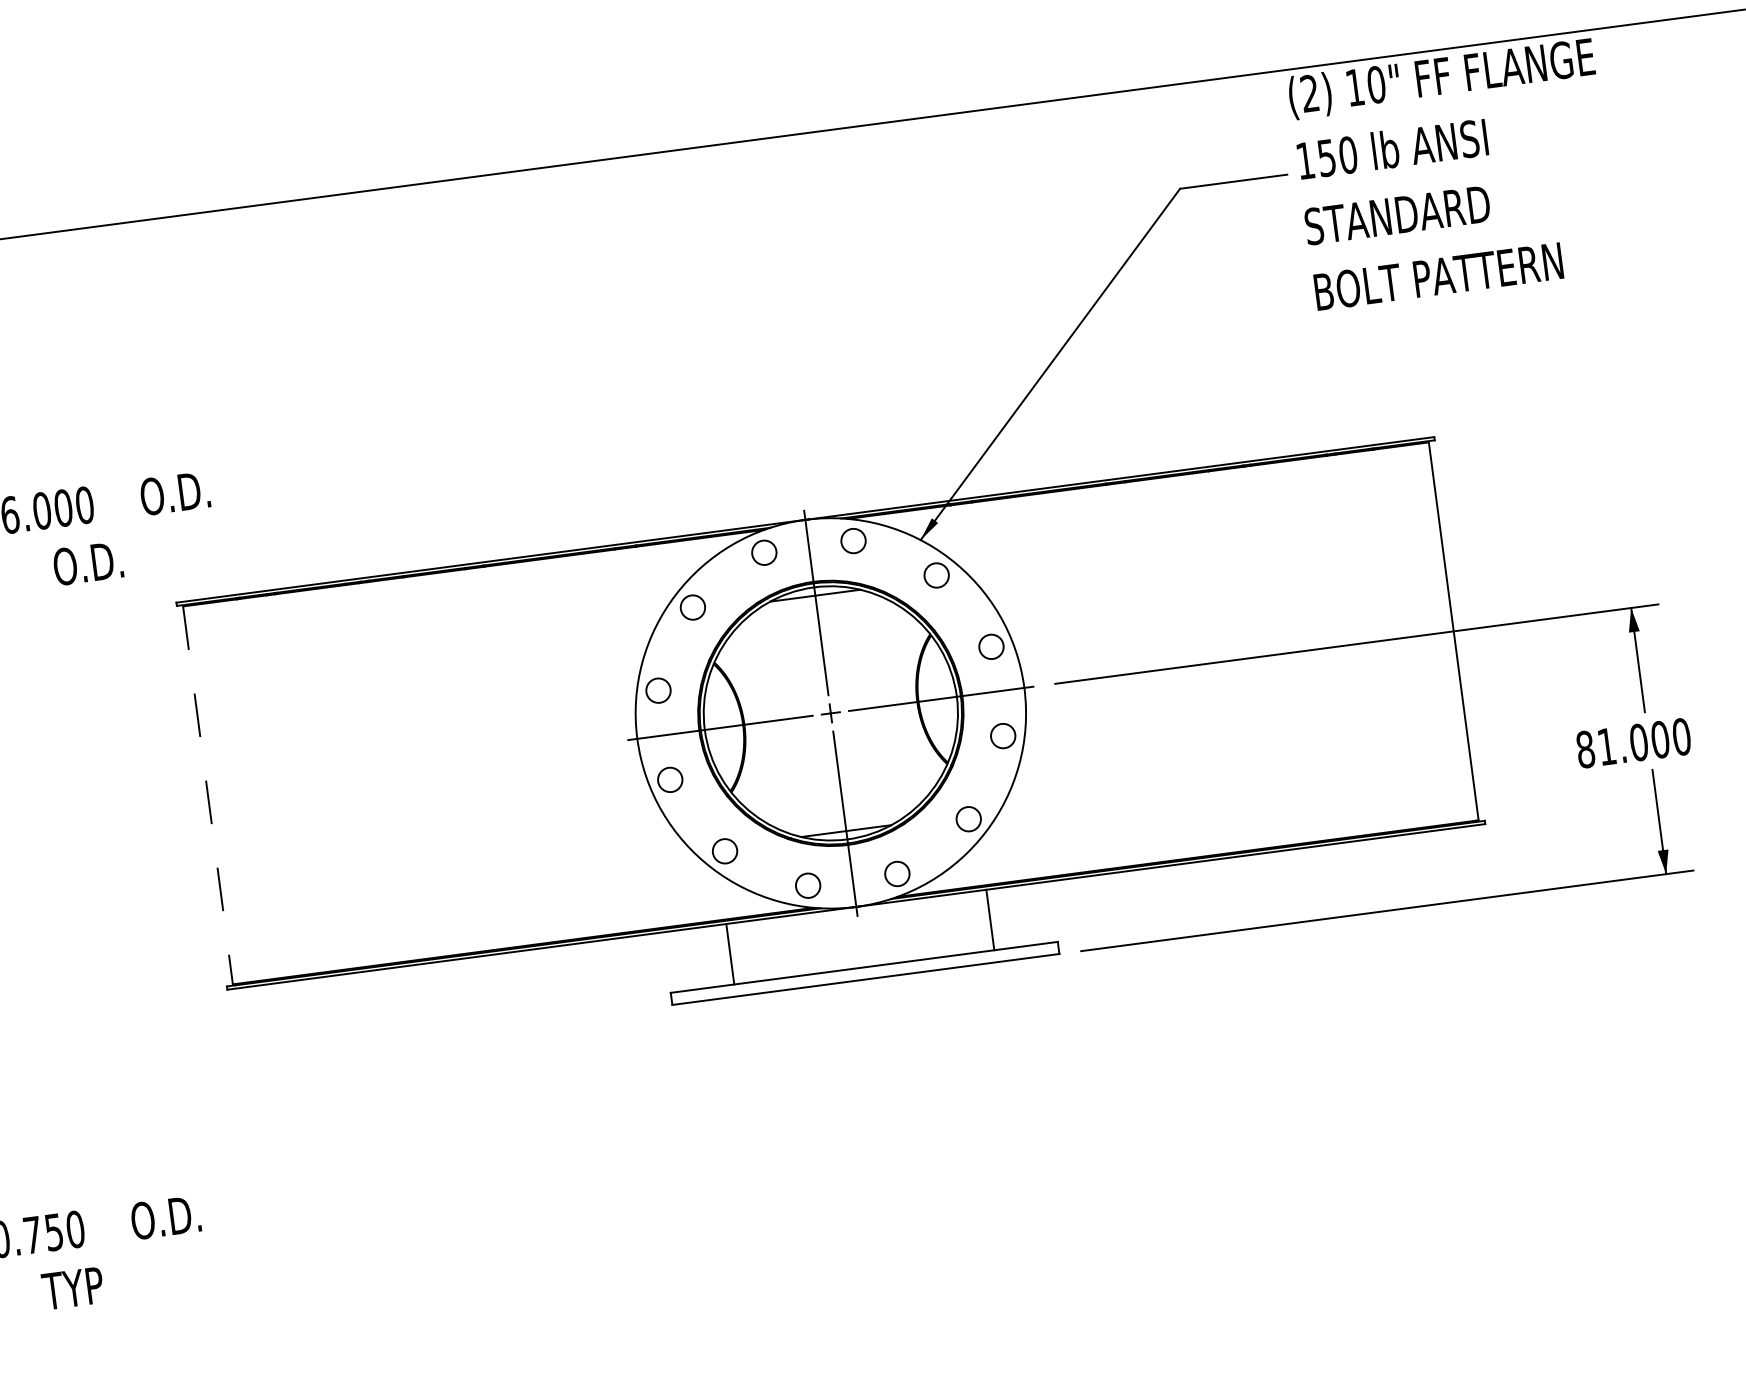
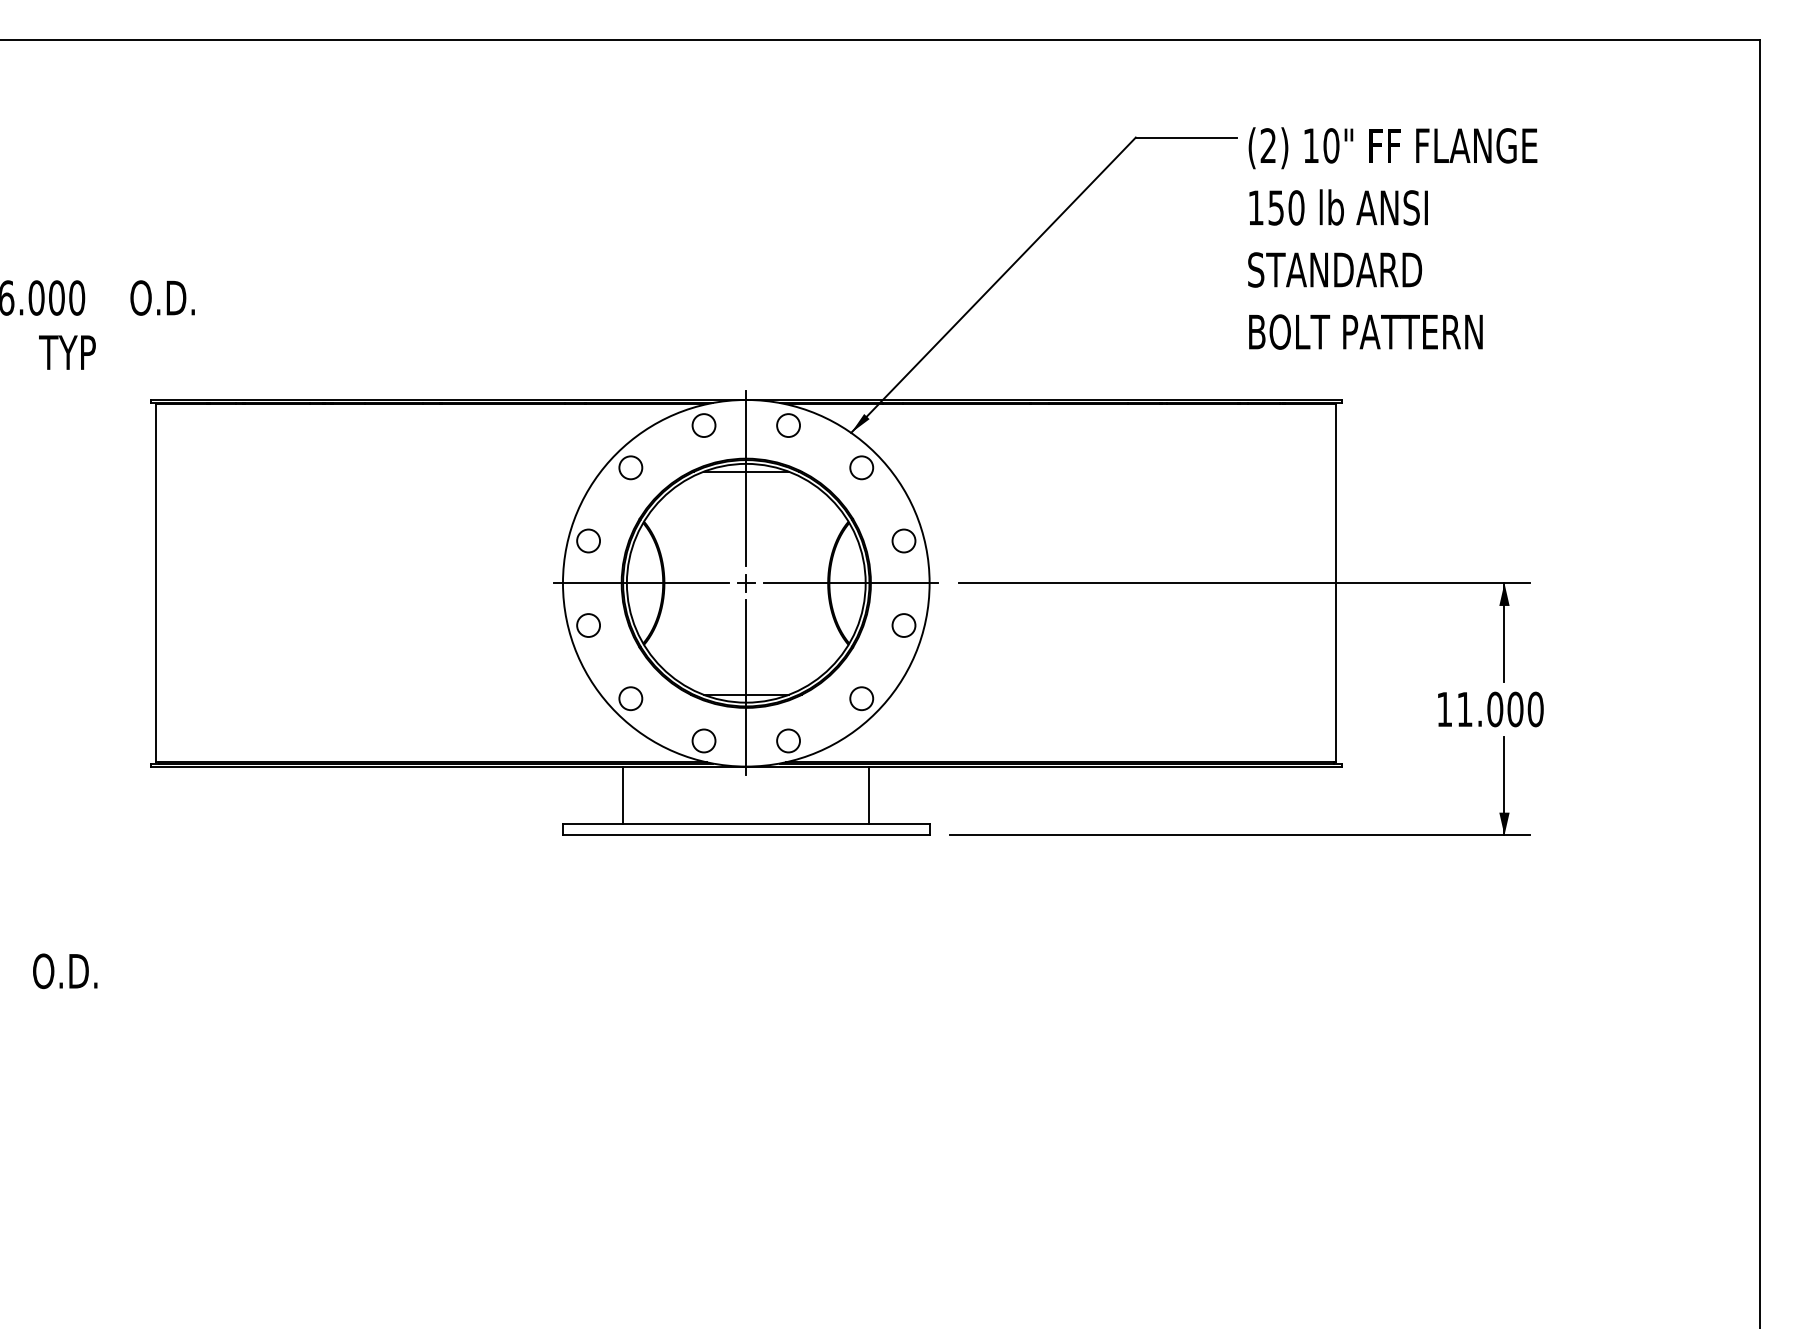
text: (1453, 174) -> (1392, 238), moved
text: (87, 563) -> (72, 352), O.D. -> TYP
text: (1585, 749) -> (1444, 709), 81.000 -> 11.000
line: (208, 795) -> (156, 583), dashed -> solid

